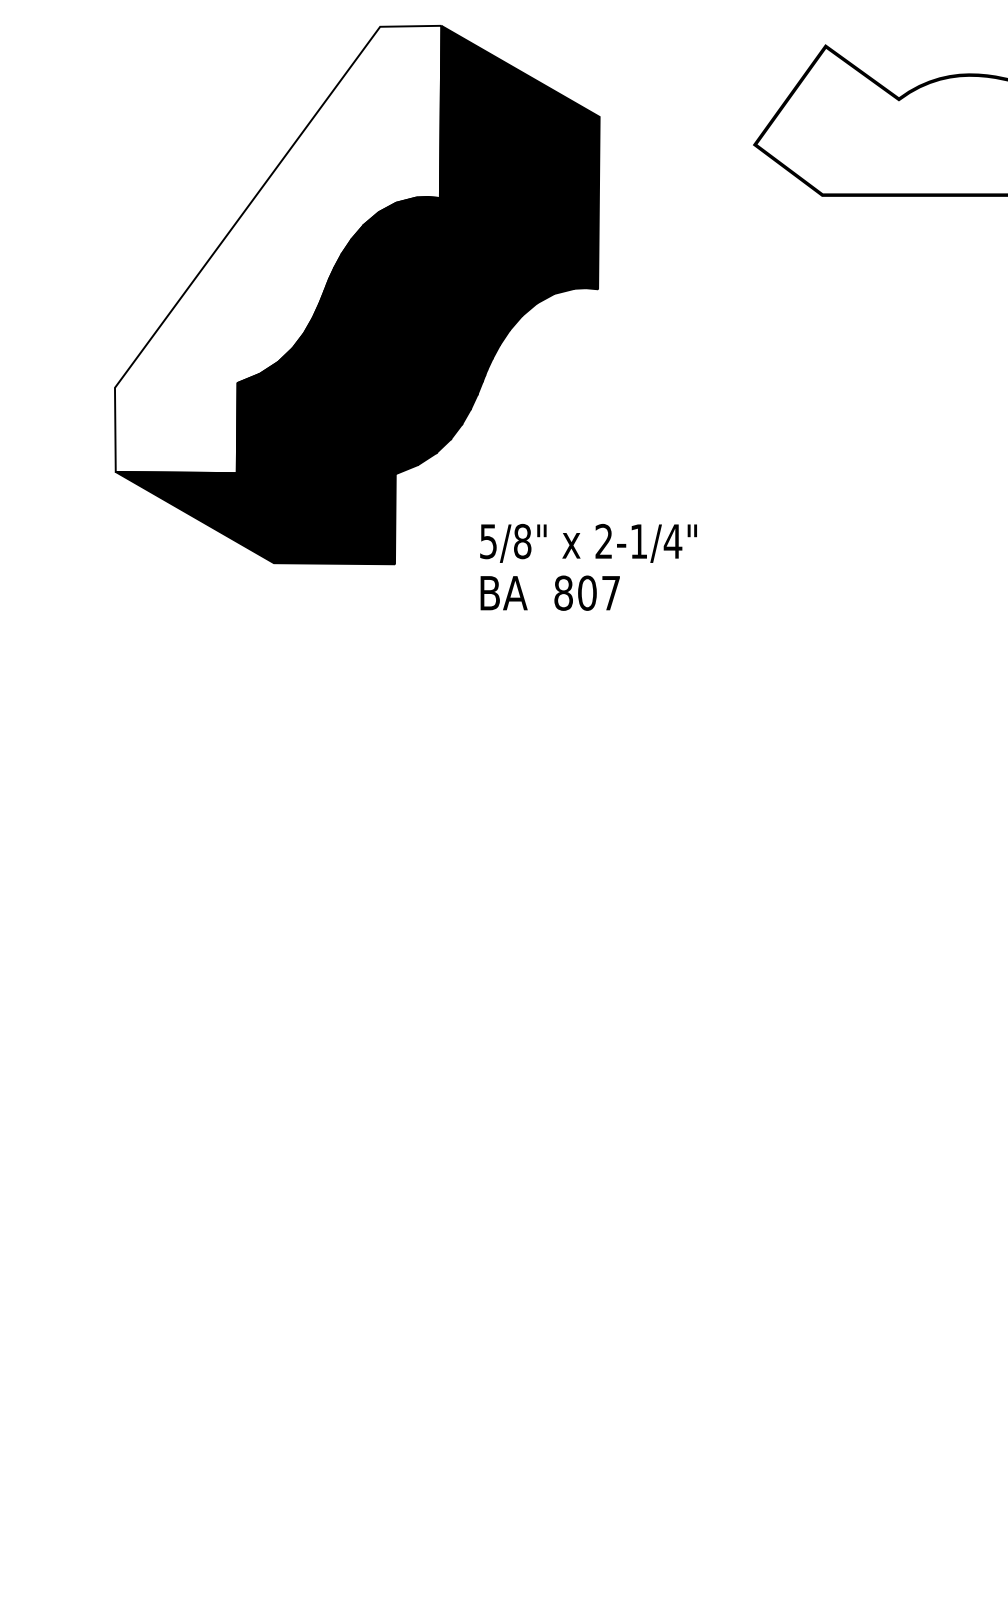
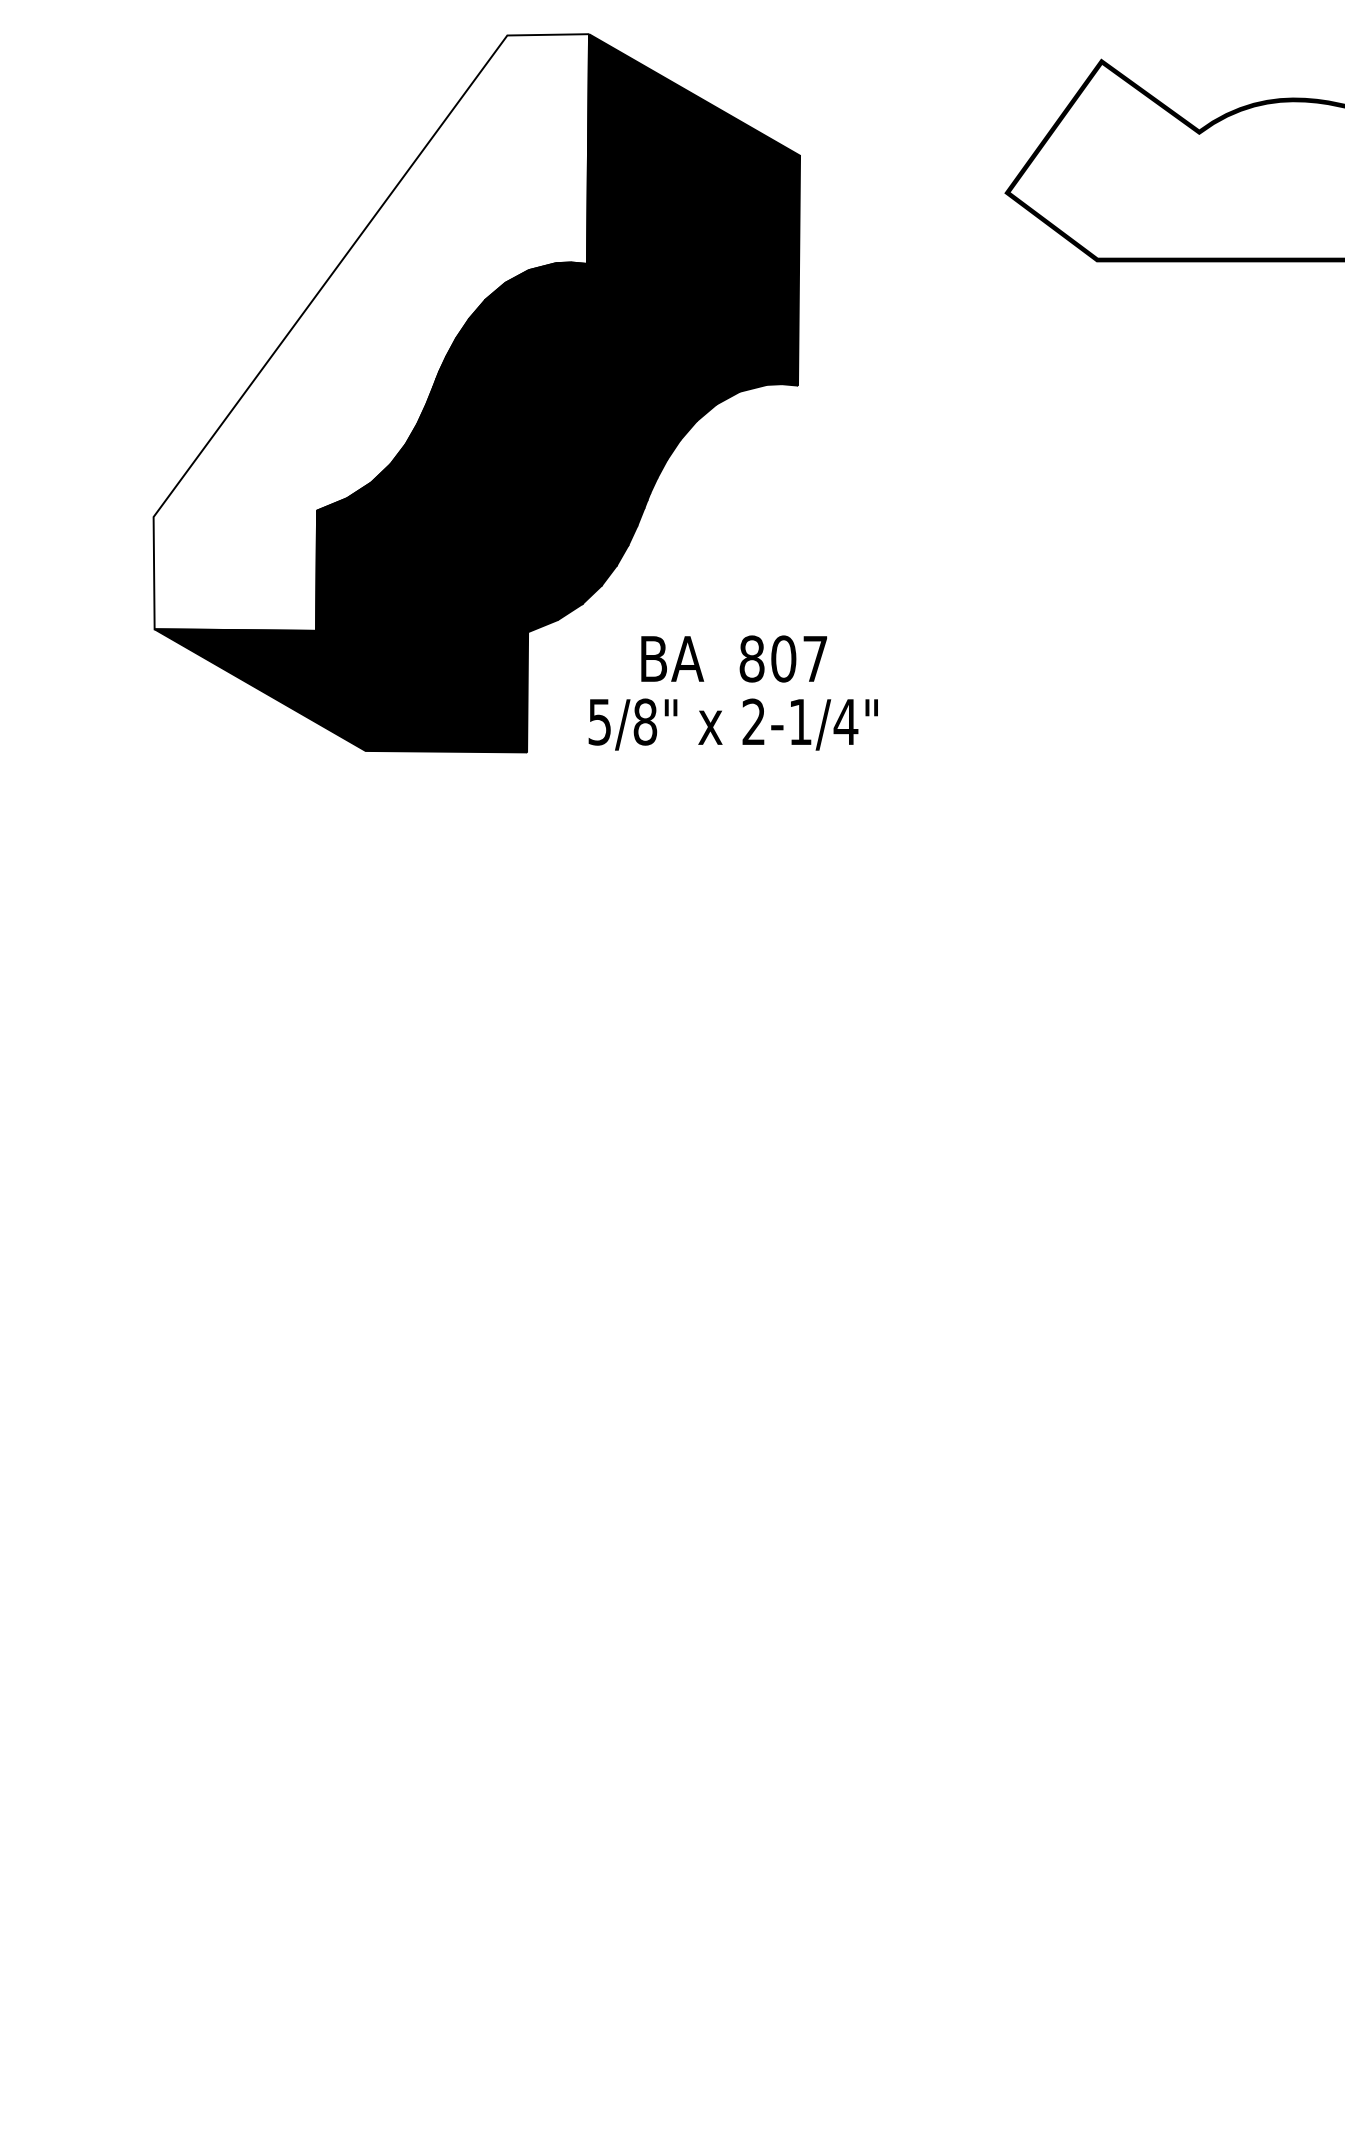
text: (587, 543) -> (732, 724), moved
text: (549, 592) -> (733, 658), moved

